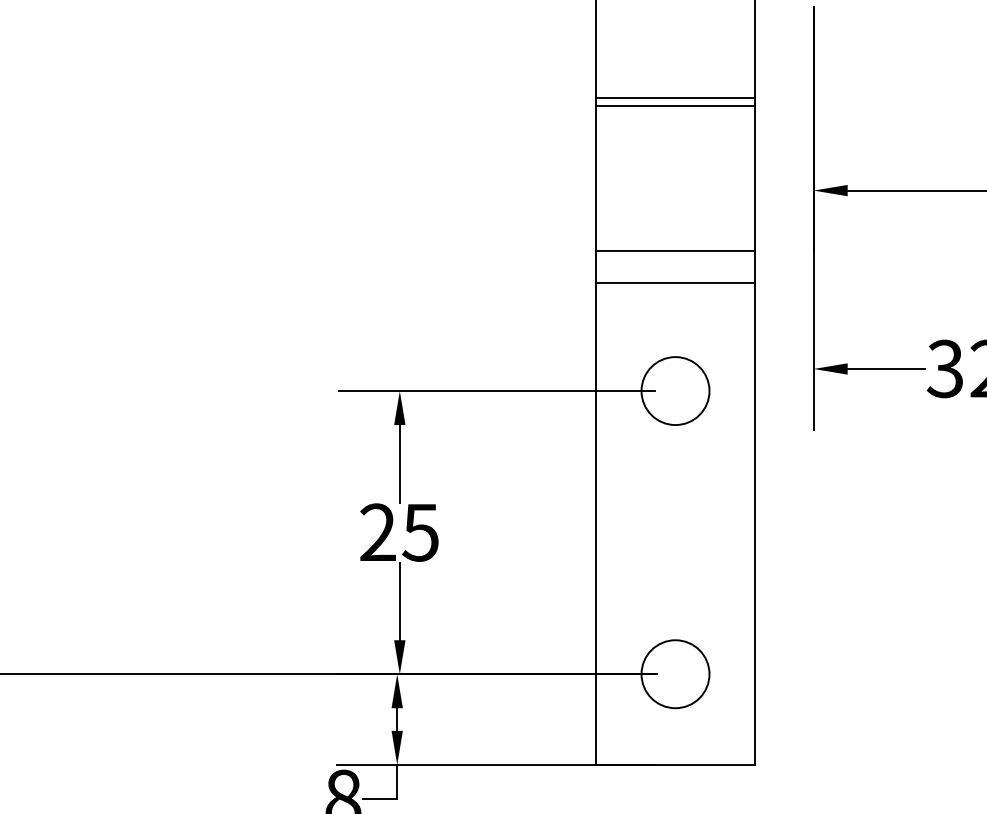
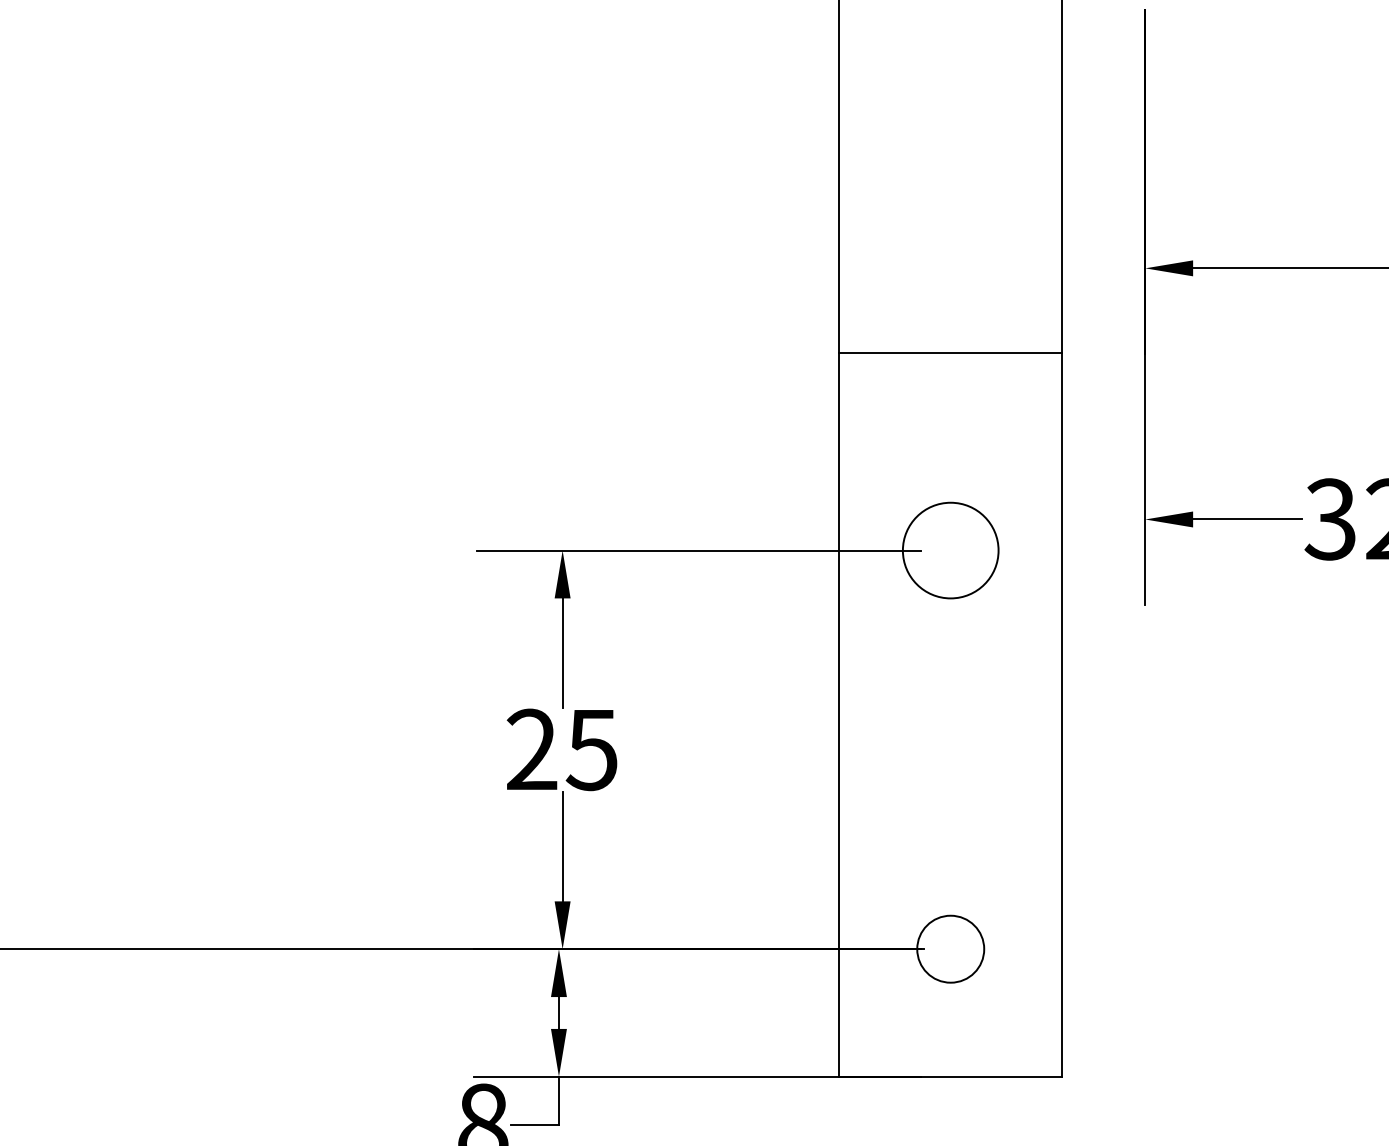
line: (675, 98) -> (950, 138), removed
line: (675, 106) -> (950, 149), removed
line: (675, 282) -> (950, 397), removed
circle: (675, 674) -> (950, 949), size x0.7

